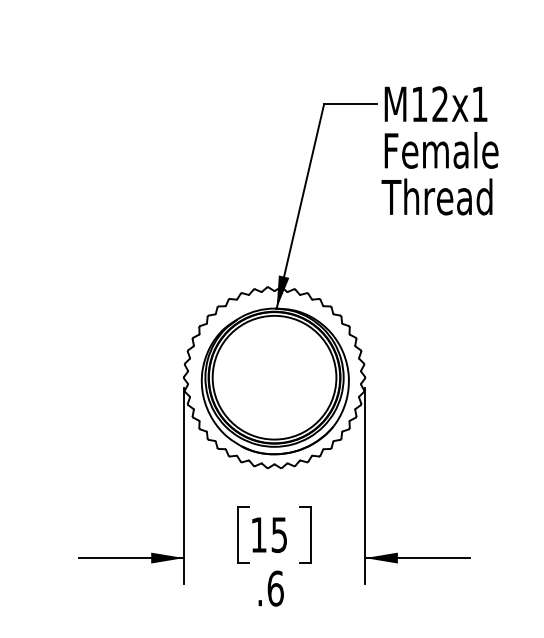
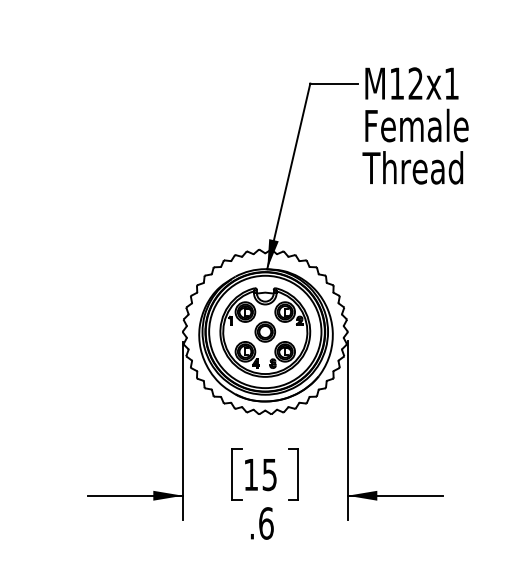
part: (274, 378) -> (265, 332), added

